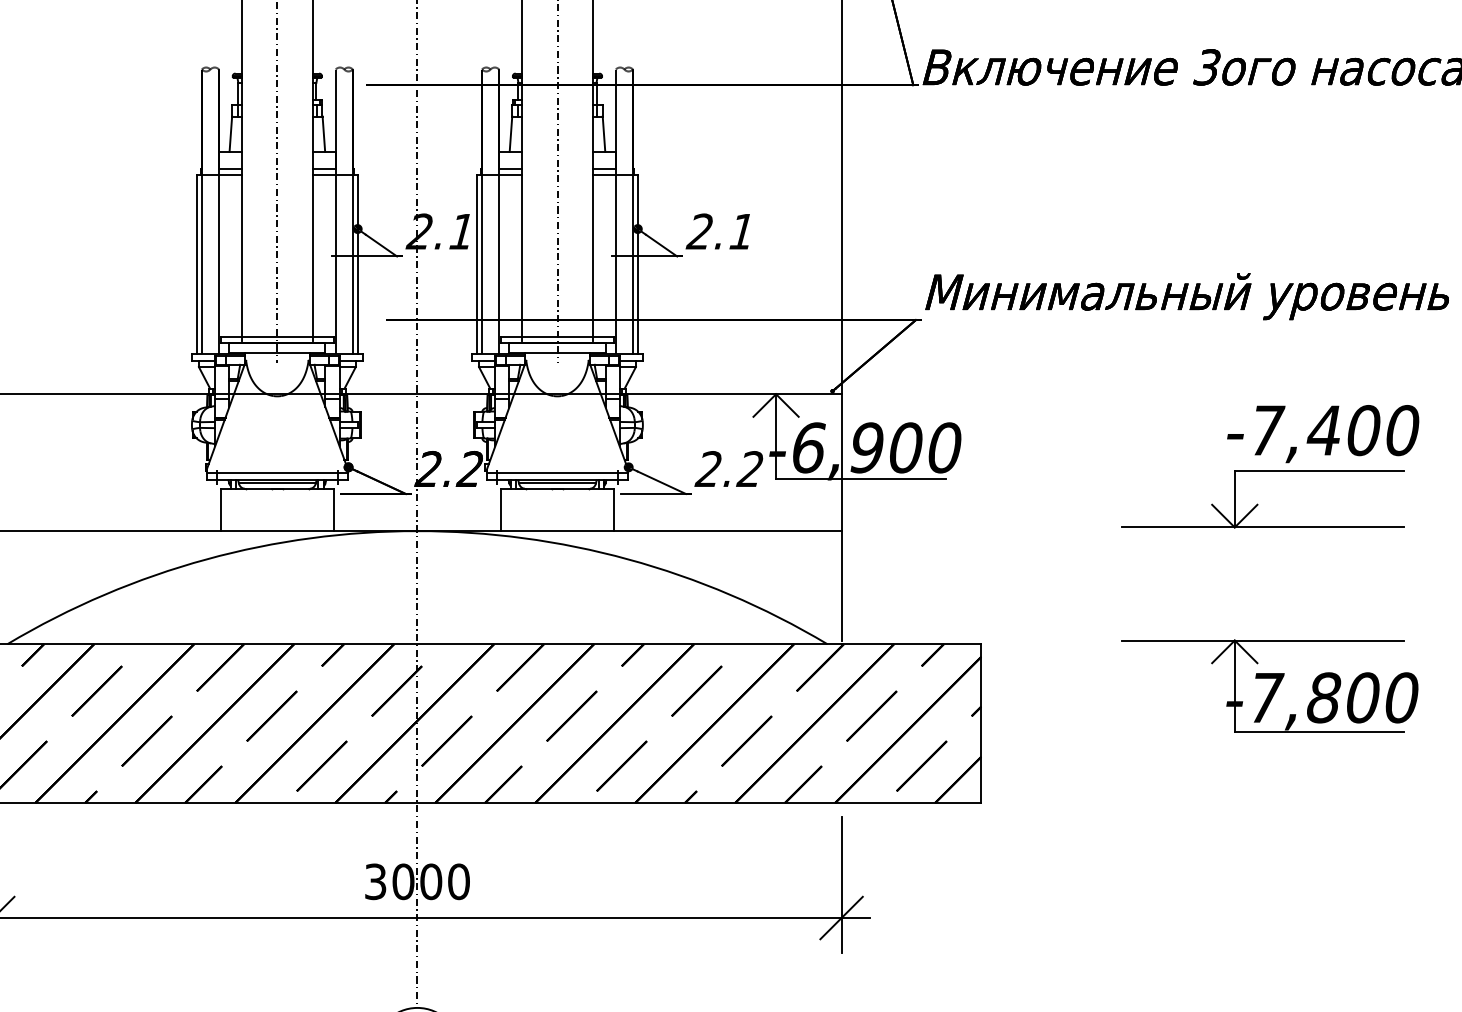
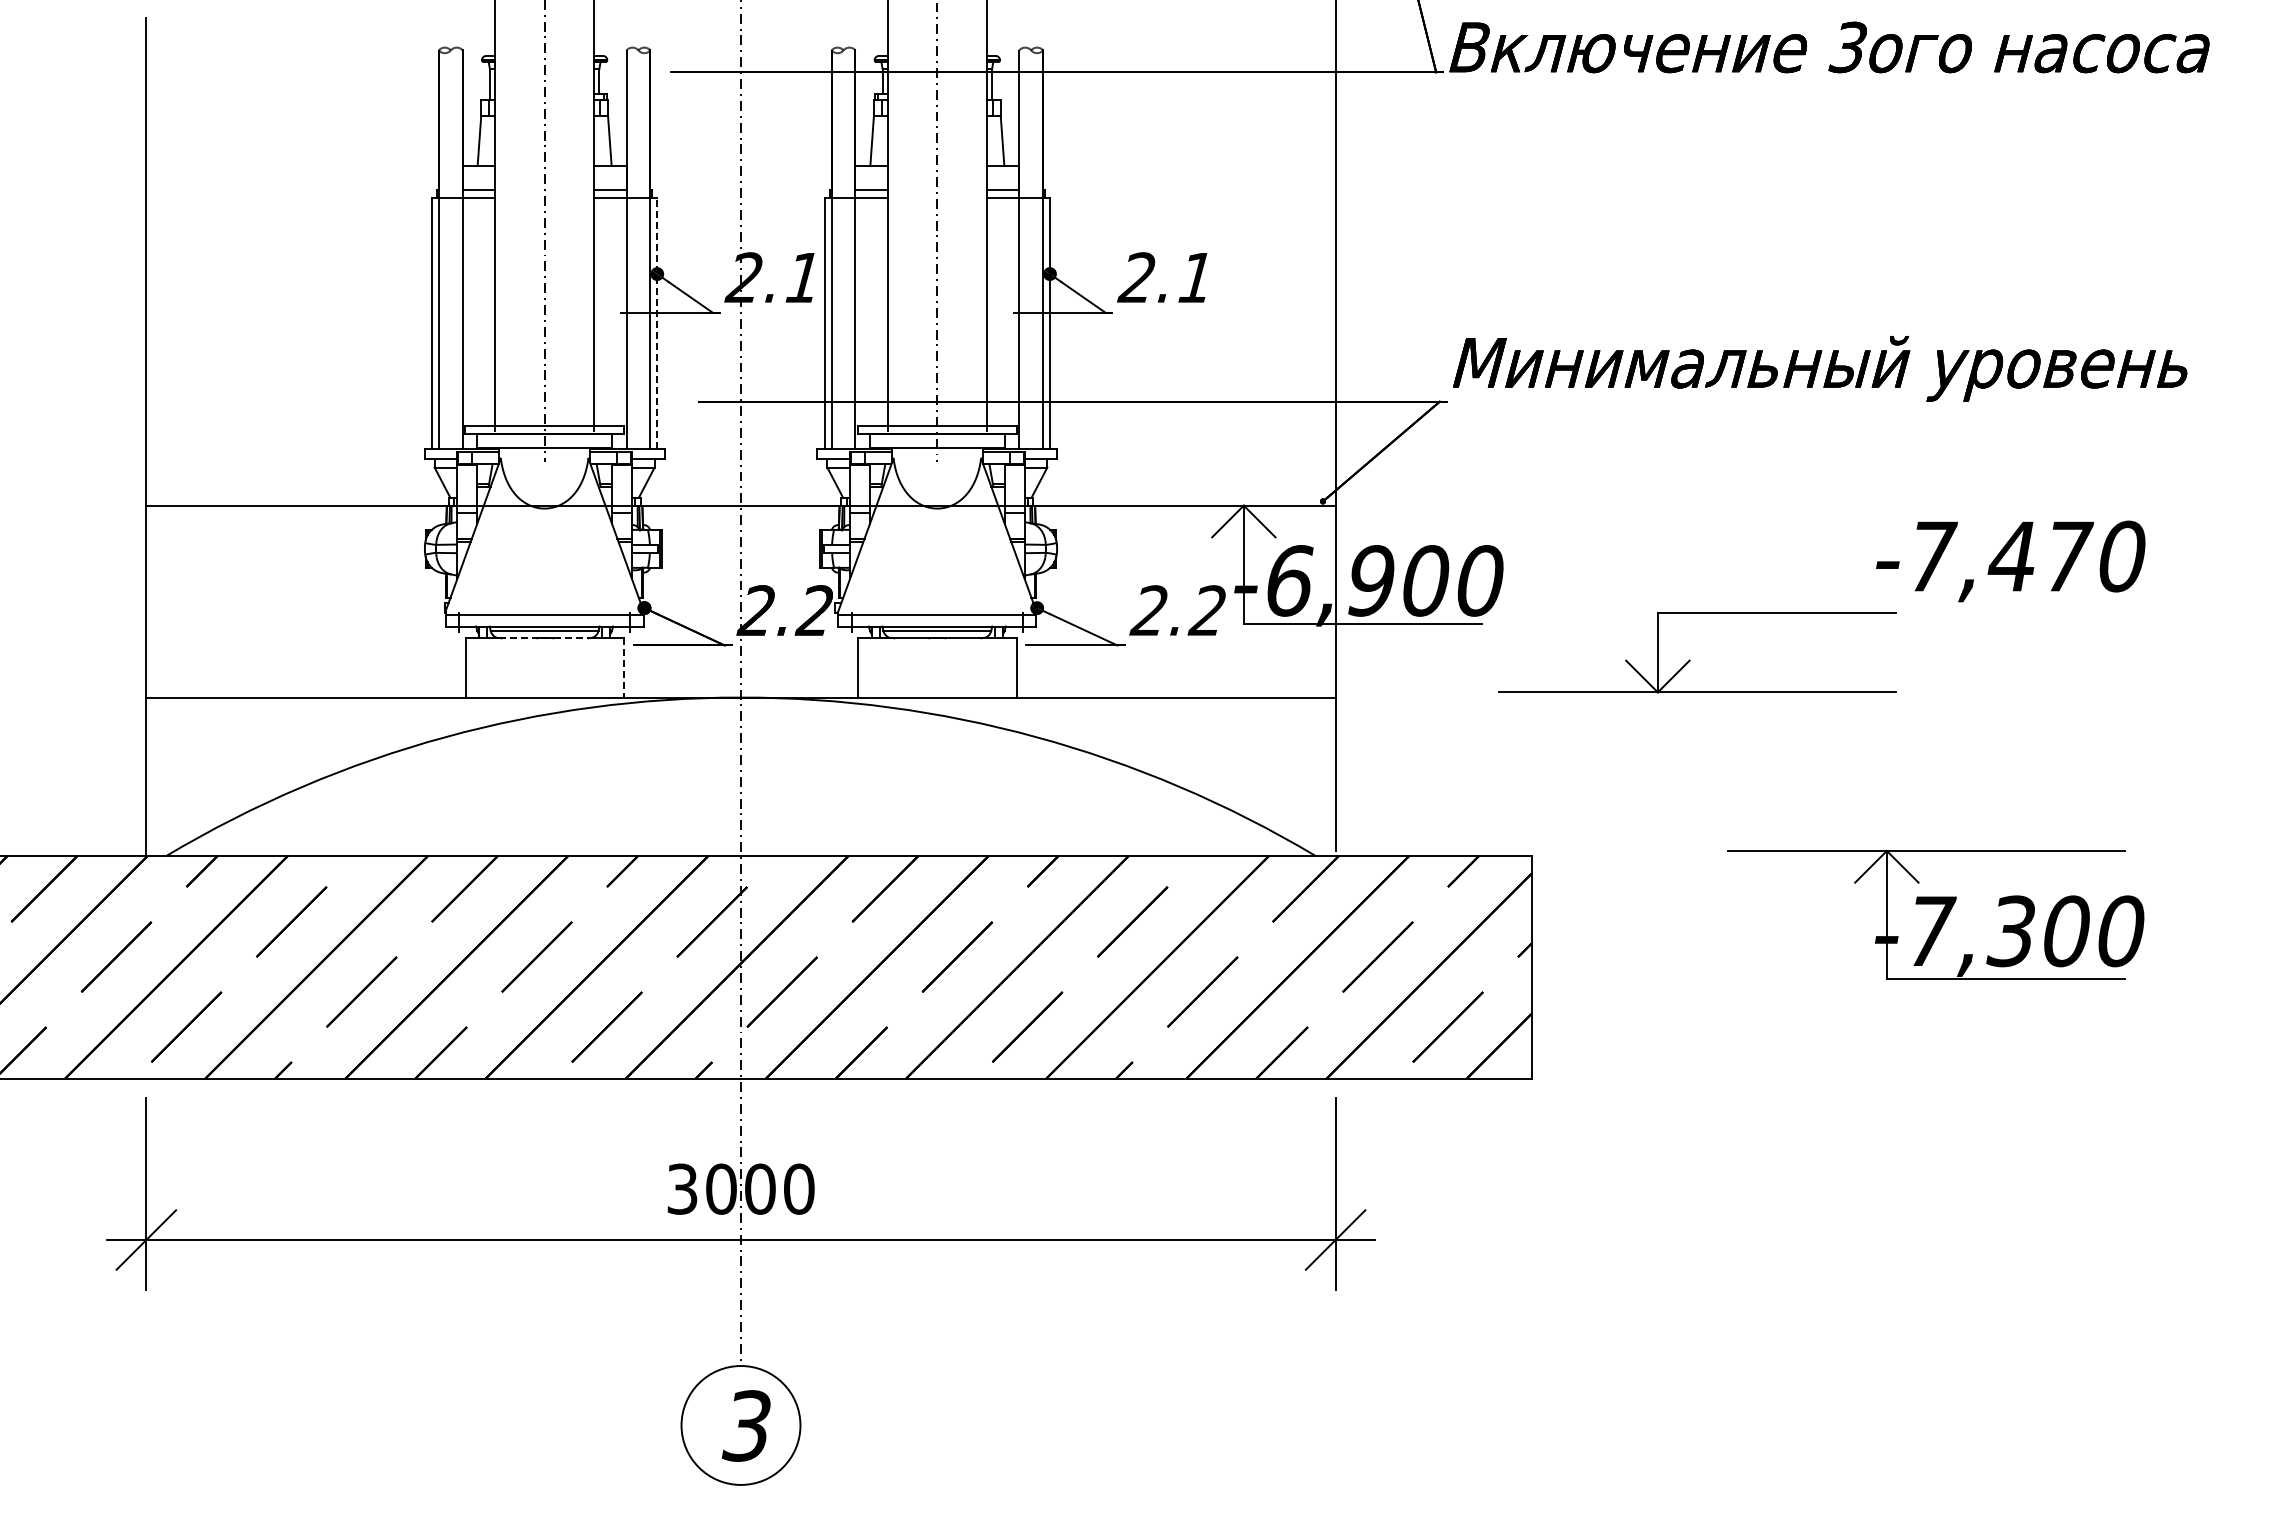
line: (357, 264) -> (657, 323), solid -> dashed
text: (1365, 430) -> (2069, 556), -7,400 -> -7,470
line: (277, 489) -> (544, 638), solid -> dashed
part: (1257, 503) -> (1689, 659), moved
line: (333, 509) -> (623, 667), solid -> dashed
text: (1322, 697) -> (2010, 931), -7,800 -> -7,300

